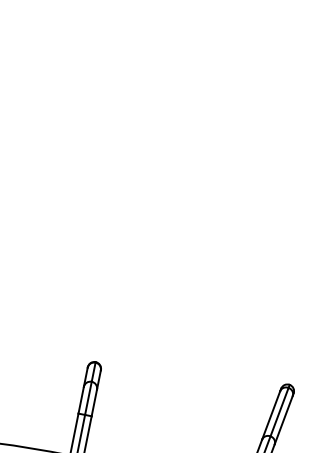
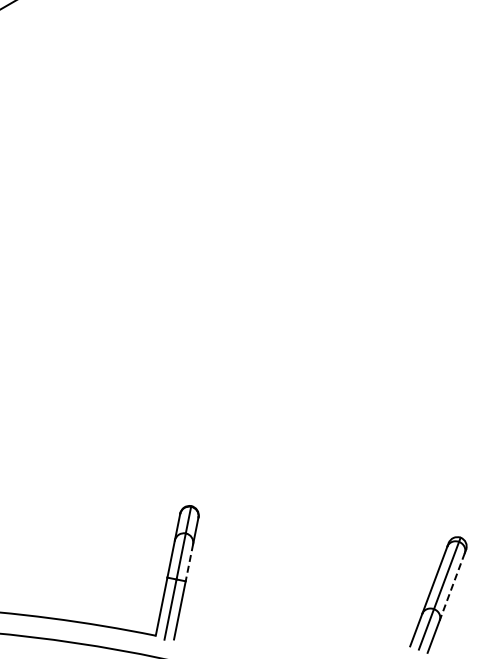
line: (94, 402) -> (189, 562), solid -> dashed
line: (283, 420) -> (452, 586), solid -> dashed

